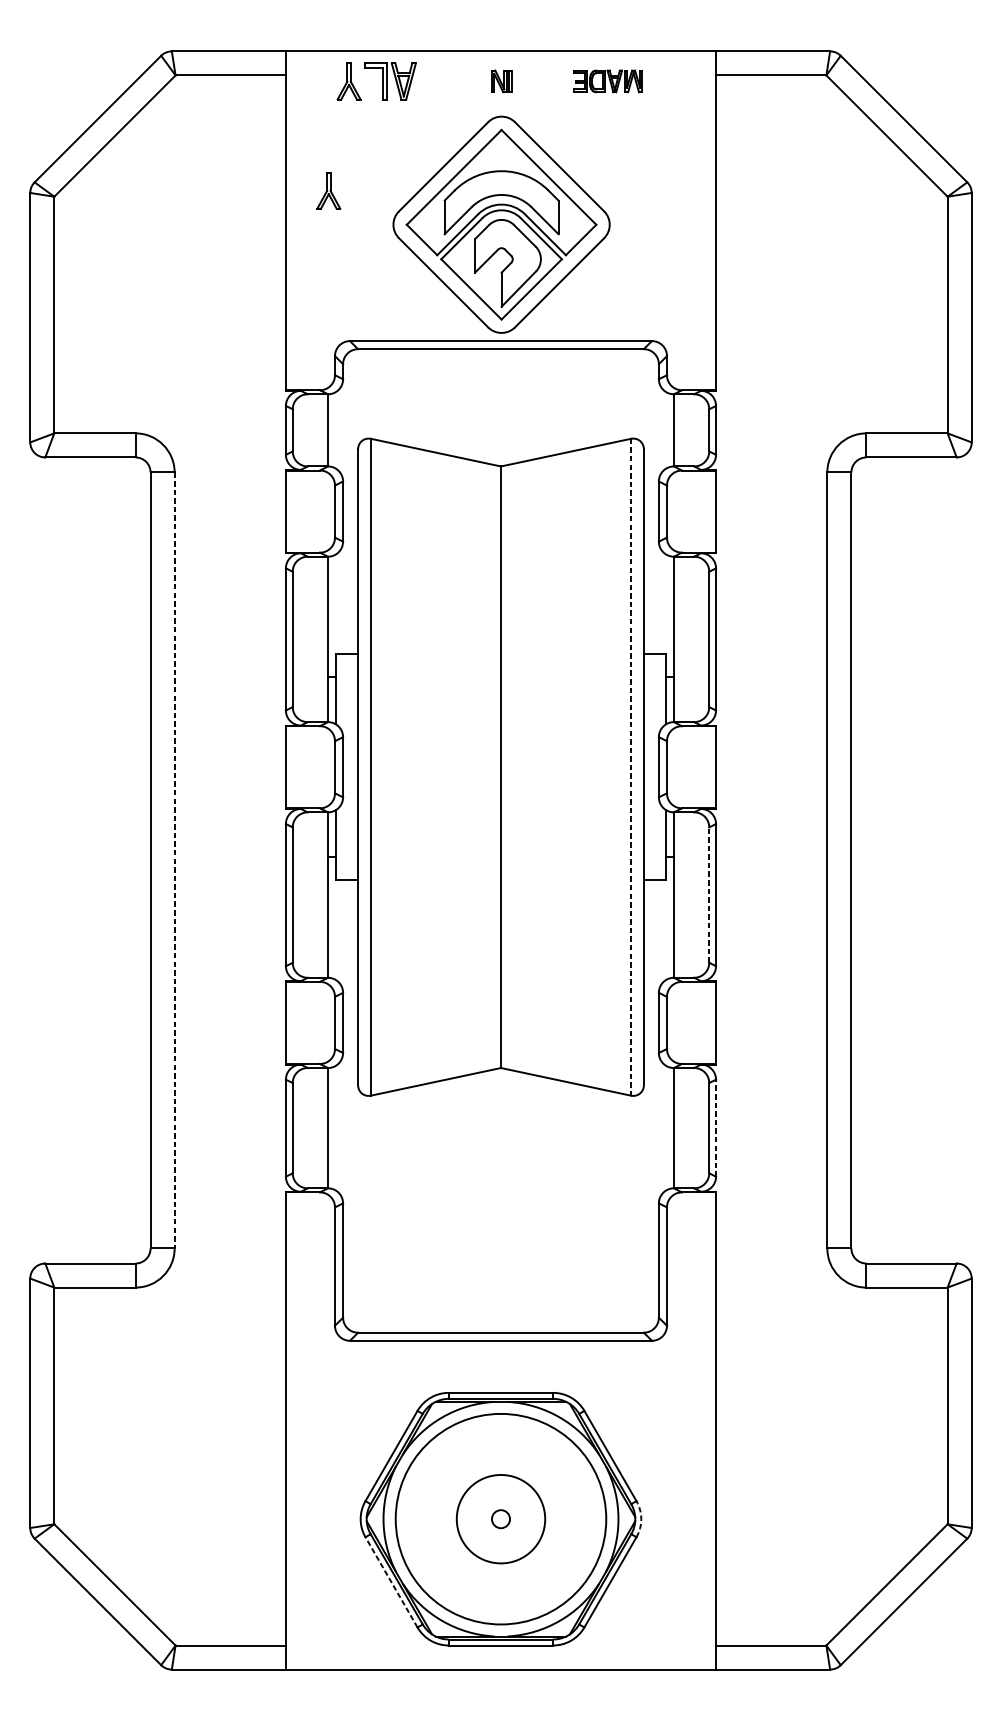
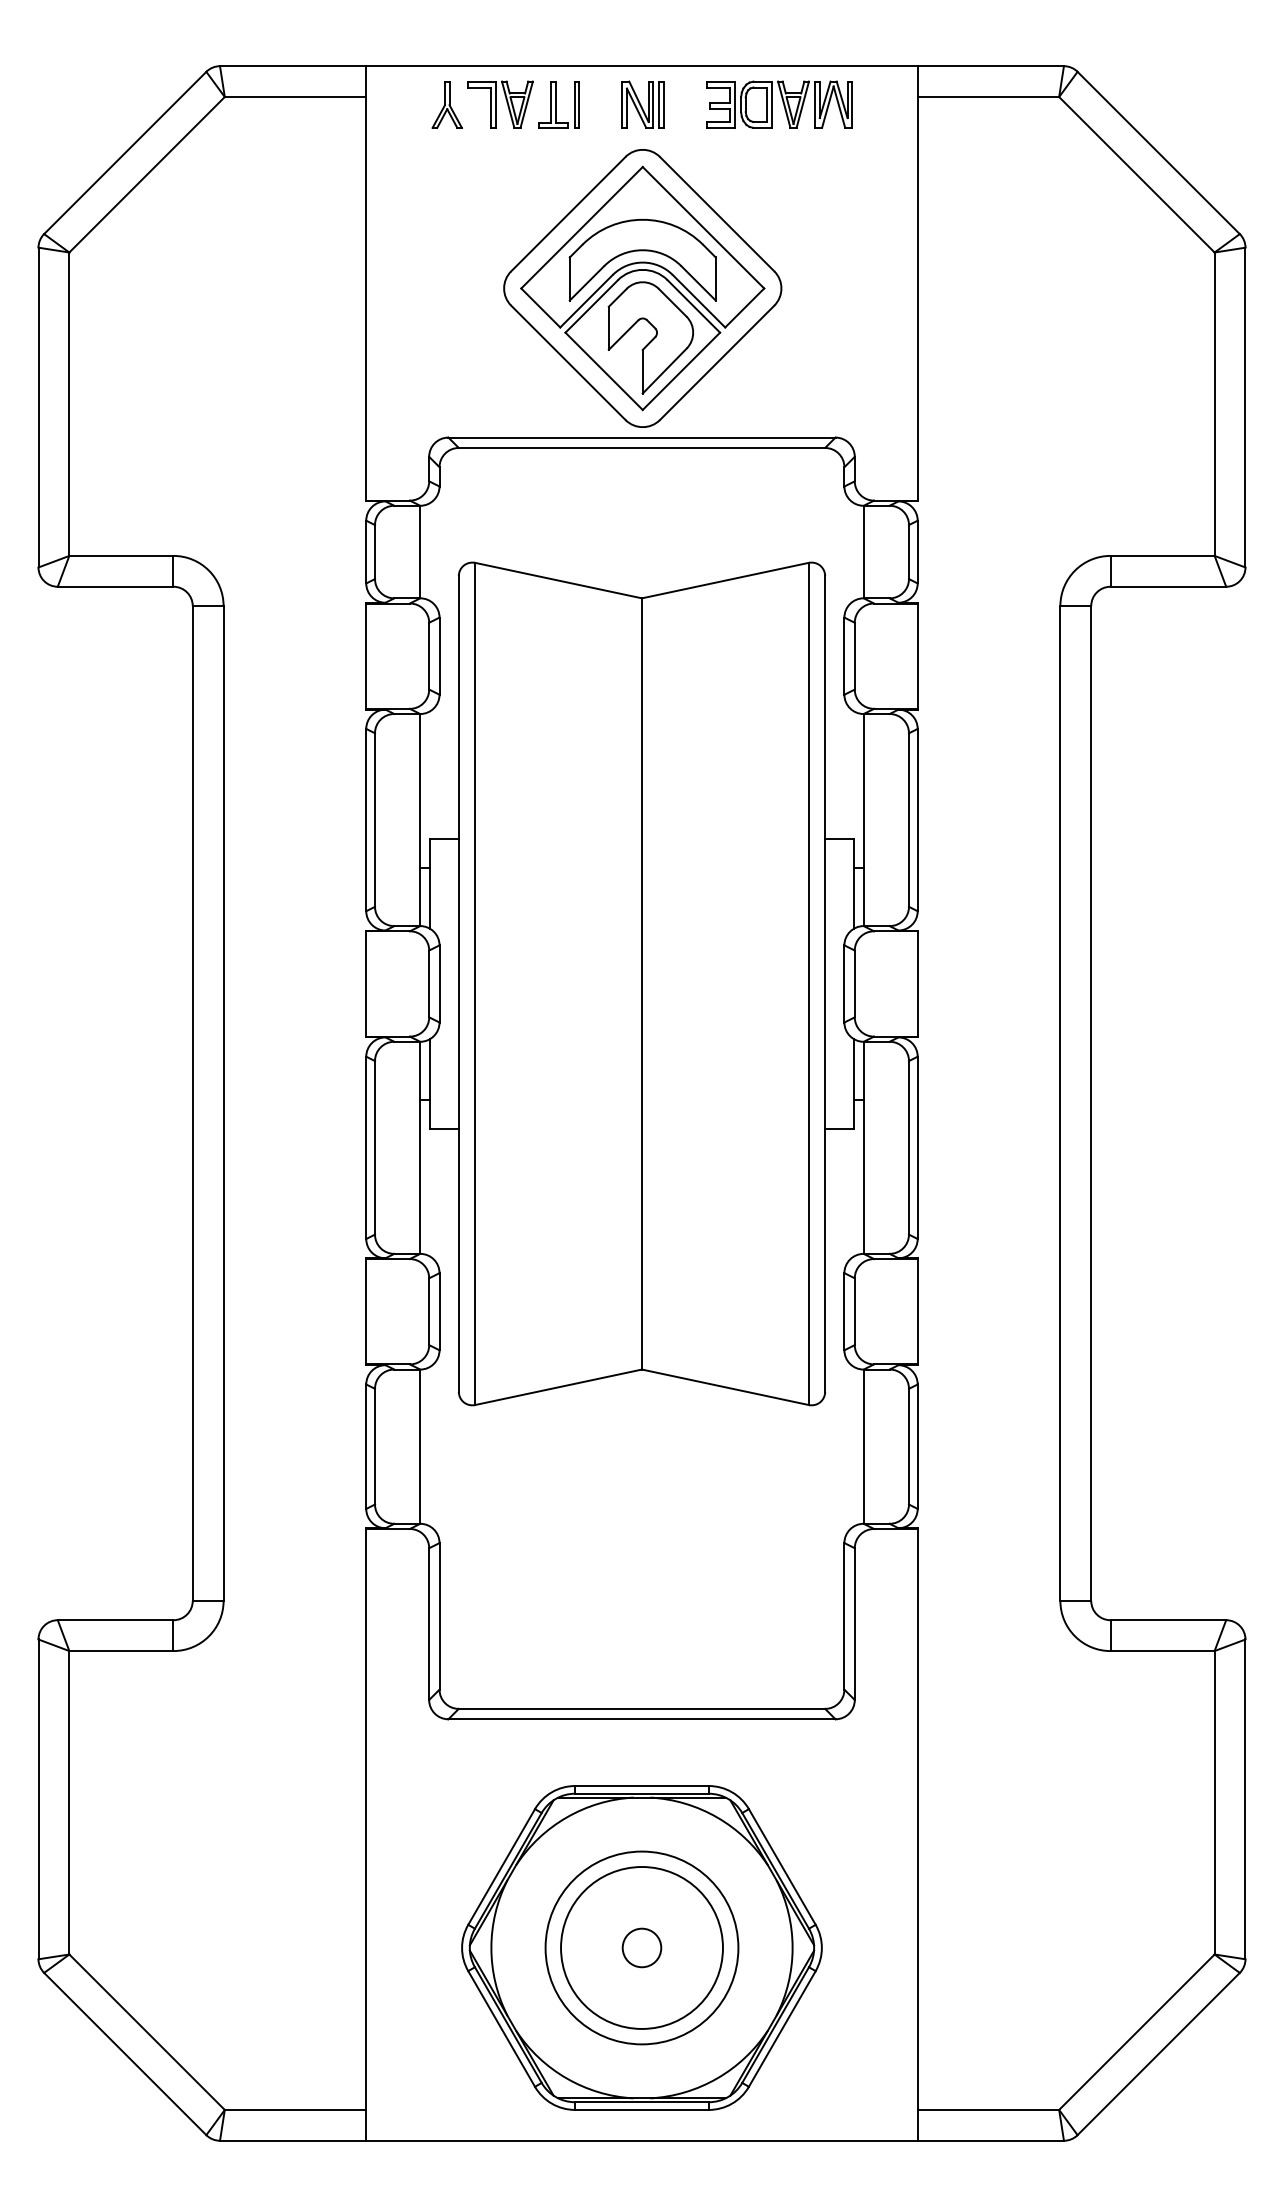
part: (435, 81) -> (558, 104), added
part: (501, 81) -> (642, 104), size x1.67
part: (608, 81) -> (779, 104), size x1.67
part: (328, 190) -> (420, 244), removed
line: (630, 767) -> (808, 984), dashed -> solid
line: (174, 860) -> (223, 1103), dashed -> solid
line: (708, 894) -> (908, 1147), dashed -> solid
line: (715, 1128) -> (917, 1446), dashed -> solid
circle: (500, 1518) -> (641, 1947), size x0.71
circle: (500, 1518) -> (641, 1947), size x1.43
circle: (500, 1518) -> (641, 1947), size x1.67
arc: (641, 1518) -> (821, 1947), dashed -> solid
line: (391, 1582) -> (501, 2028), dashed -> solid

